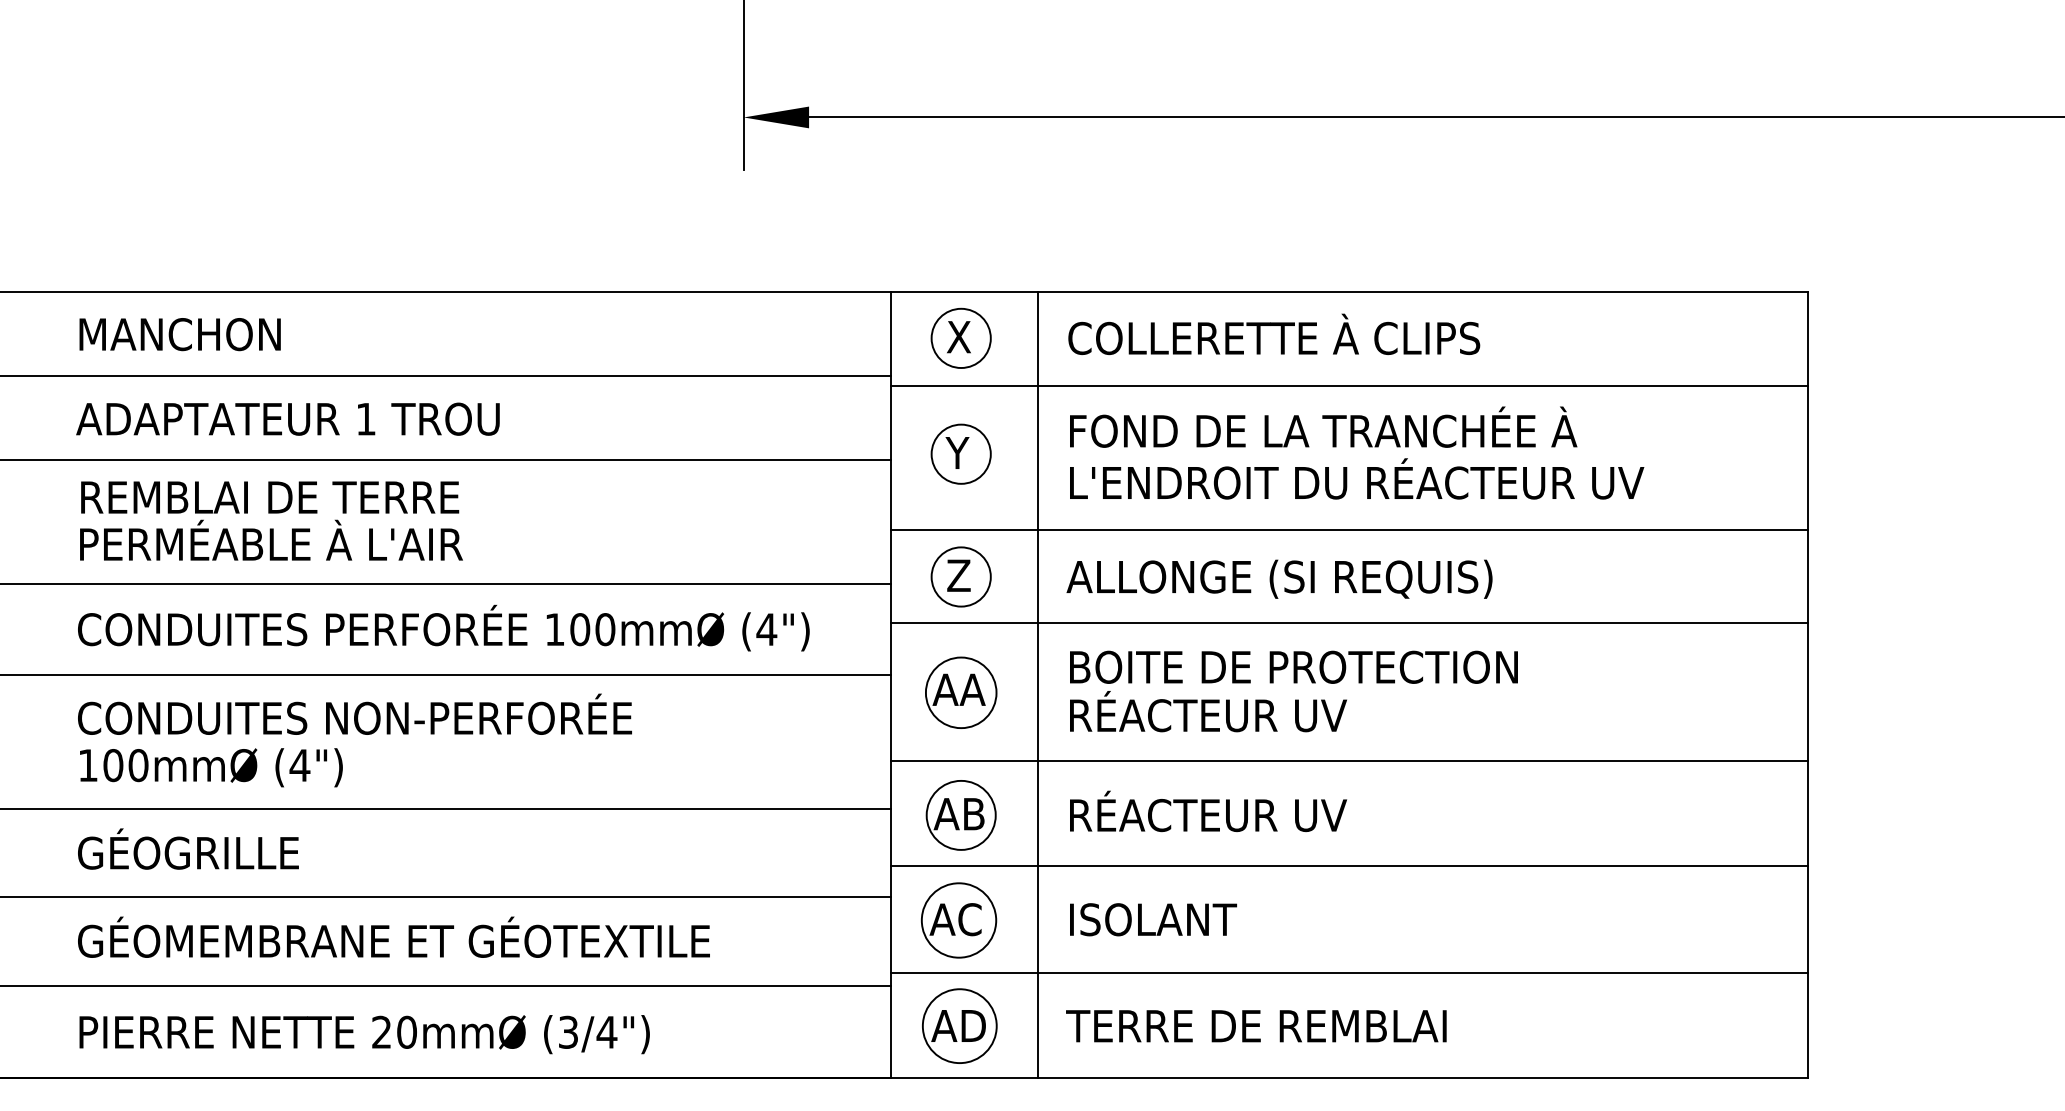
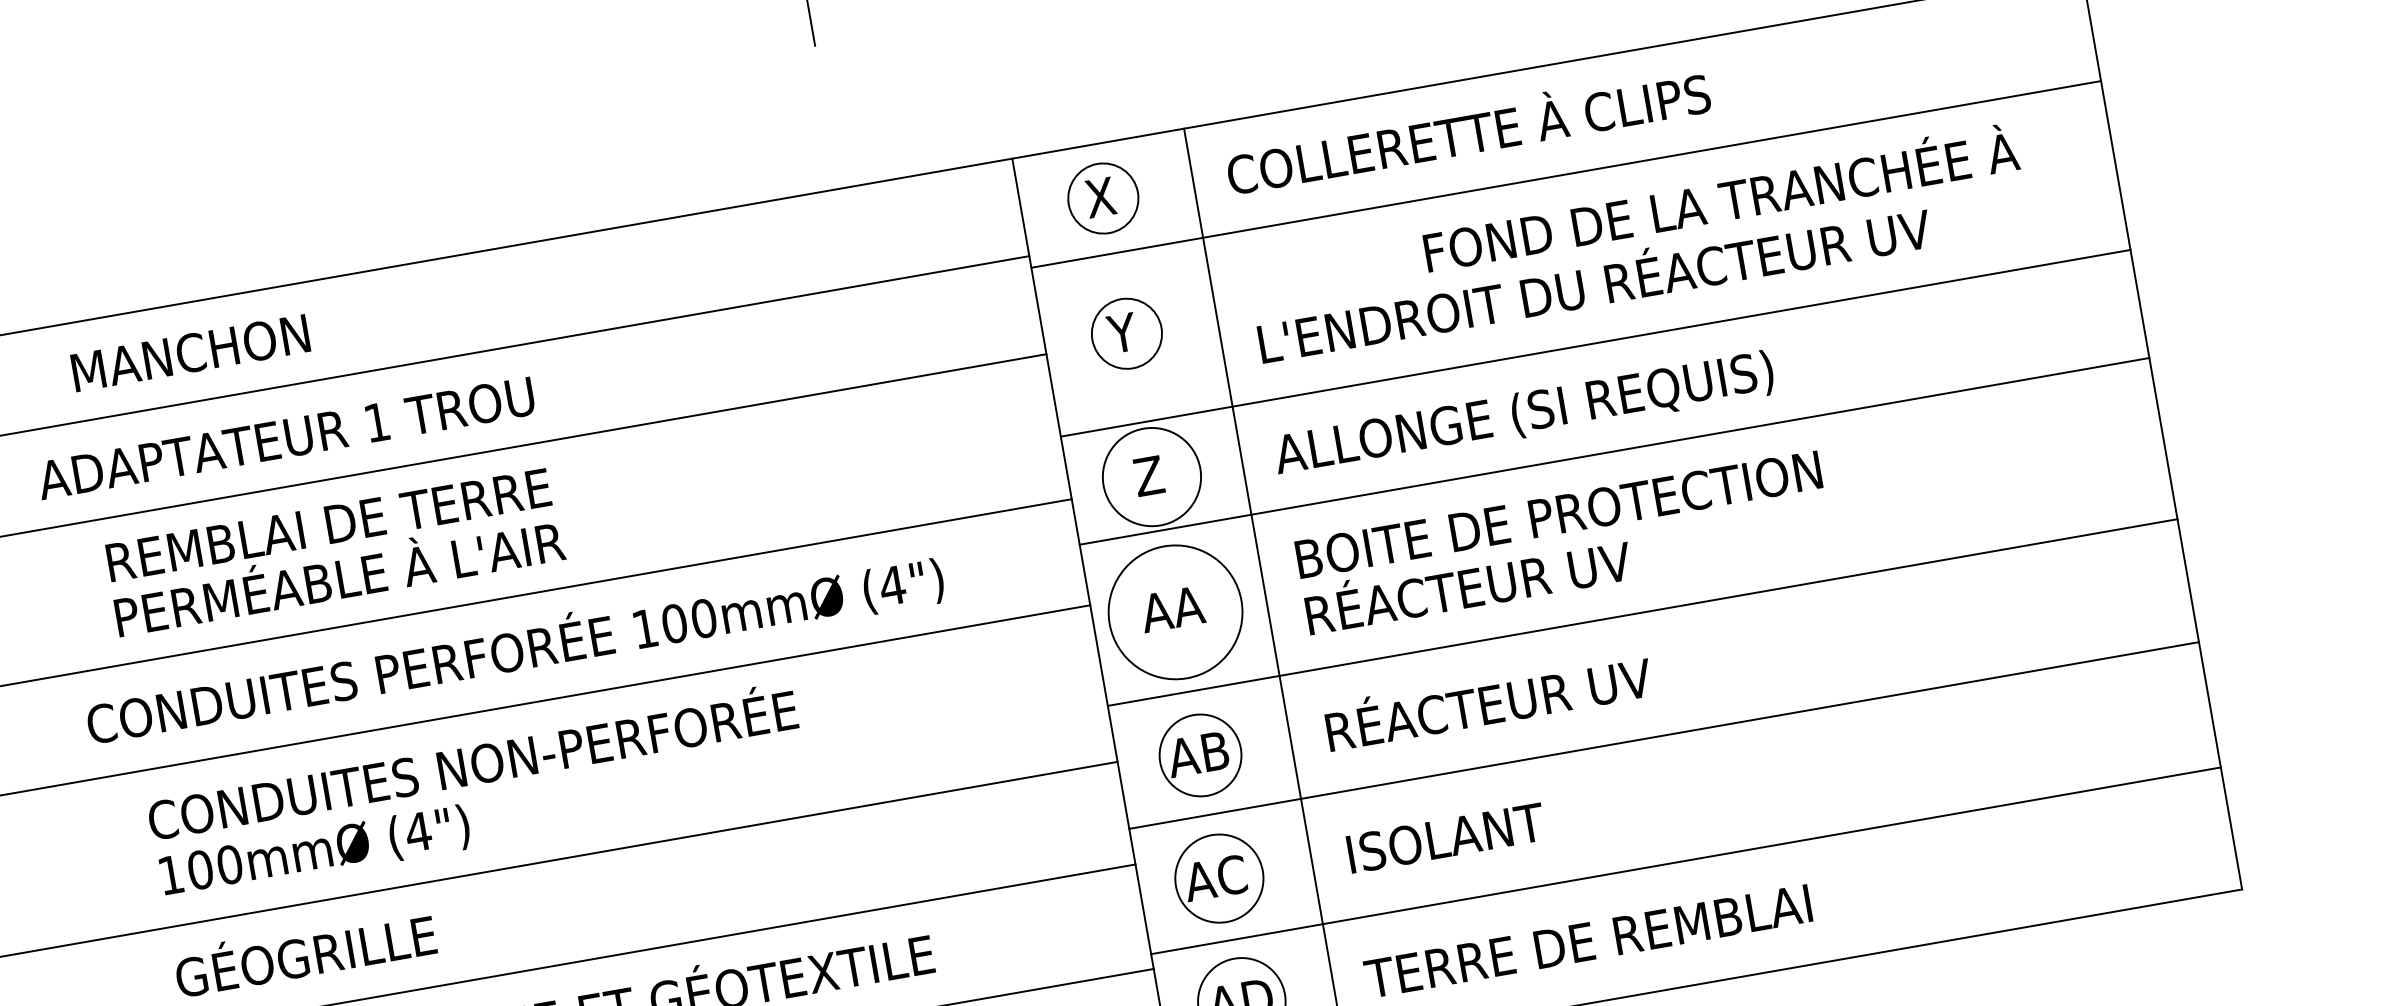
text: (287, 418) -> (285, 437), moved
text: (1323, 426) -> (1720, 196), moved
circle: (960, 576) -> (1151, 476), size x1.4
text: (443, 627) -> (514, 649), moved
circle: (960, 692) -> (1174, 612), size x1.6

